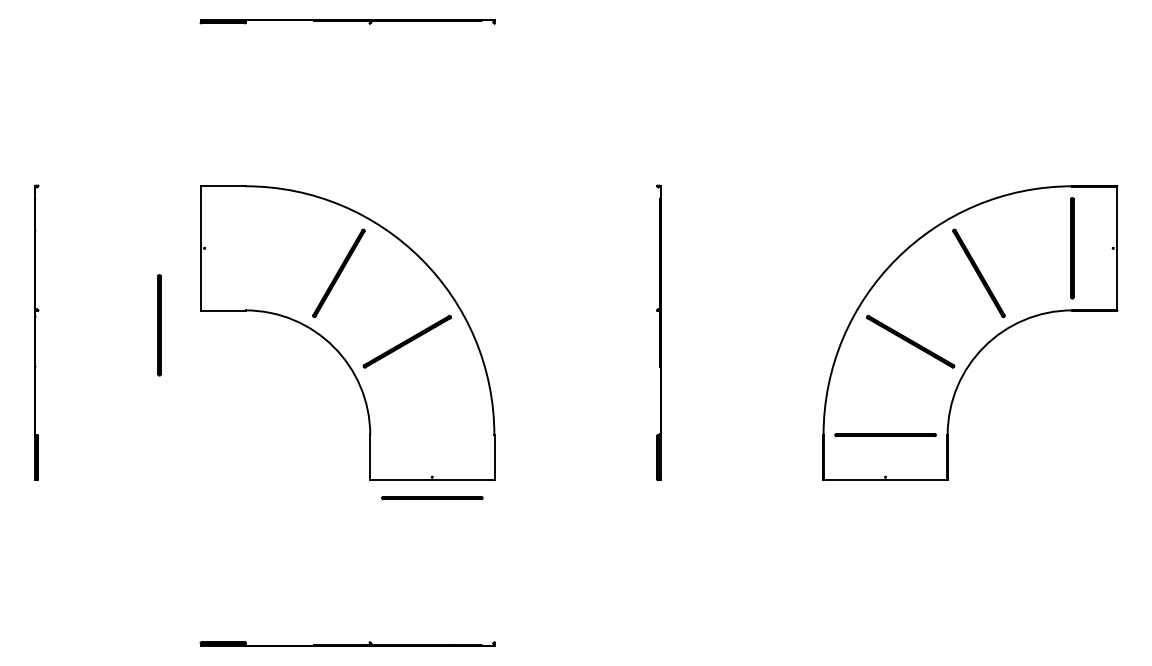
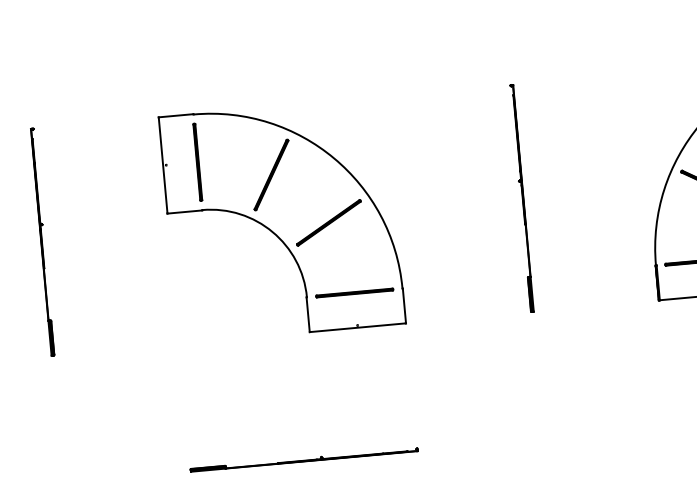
line: (159, 325) -> (197, 162), moved
line: (432, 498) -> (354, 293), moved

